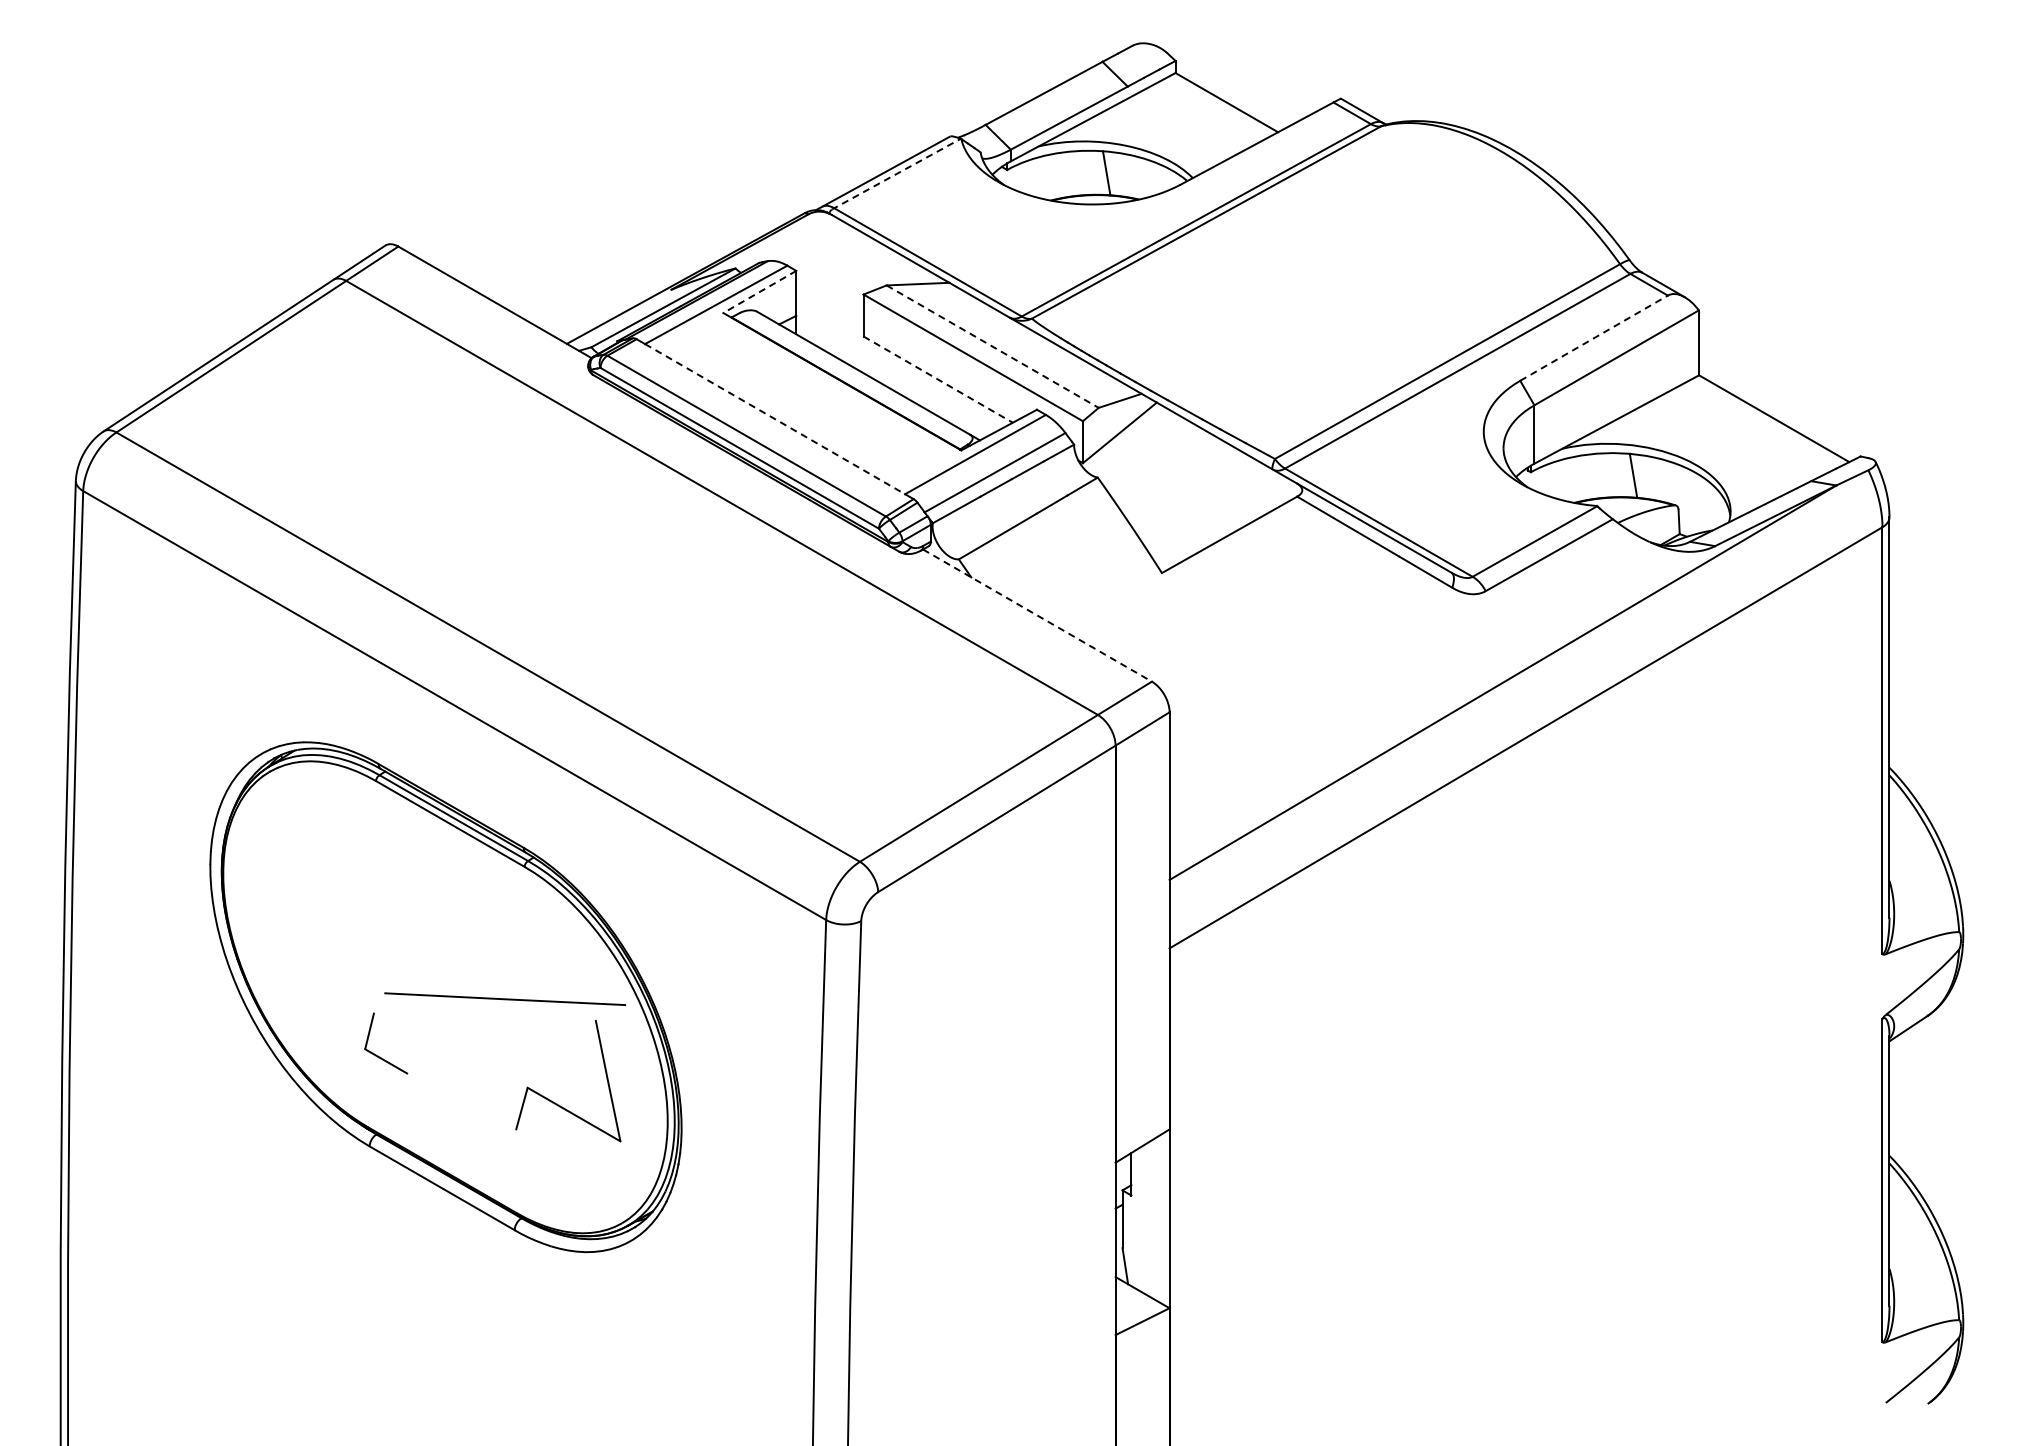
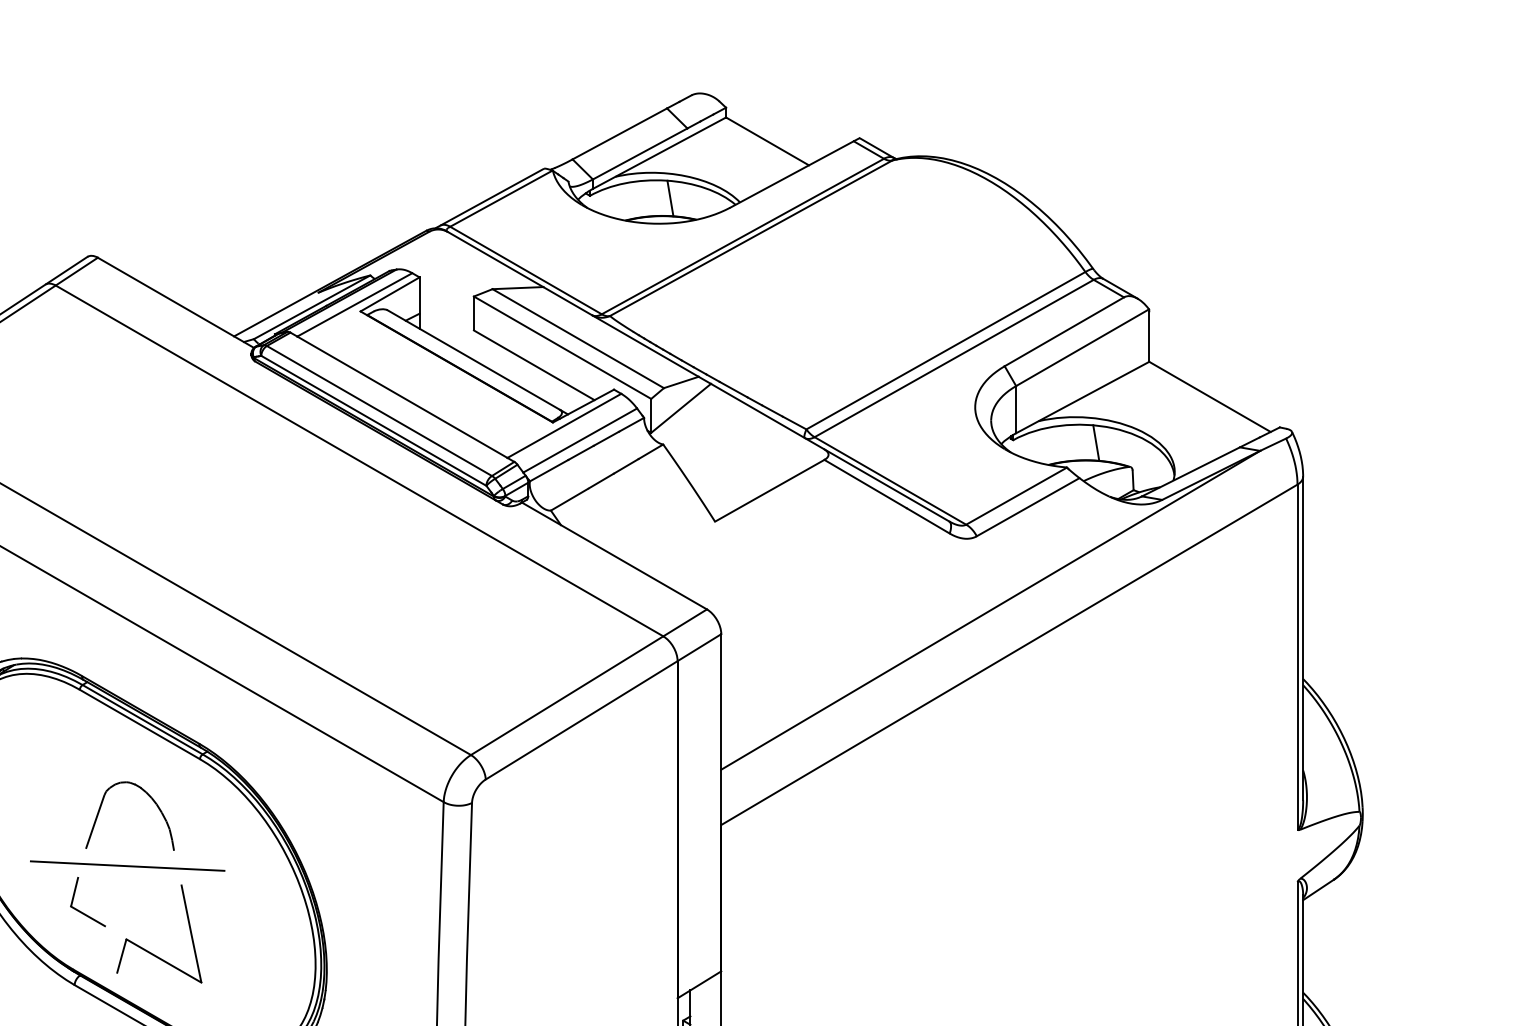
line: (895, 174) -> (499, 199), dashed -> solid
line: (759, 292) -> (389, 294), dashed -> solid
line: (1594, 337) -> (1064, 331), dashed -> solid
line: (993, 346) -> (578, 338), dashed -> solid
line: (938, 379) -> (534, 365), dashed -> solid
line: (775, 419) -> (402, 397), dashed -> solid
line: (1037, 615) -> (614, 555), dashed -> solid
part: (464, 916) -> (151, 799), added
line: (504, 998) -> (127, 865), moved
part: (557, 1103) -> (150, 952), moved

